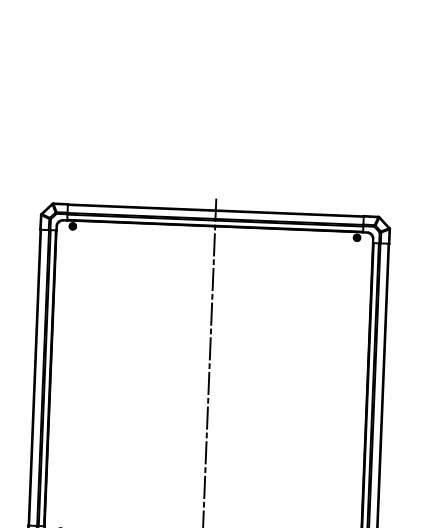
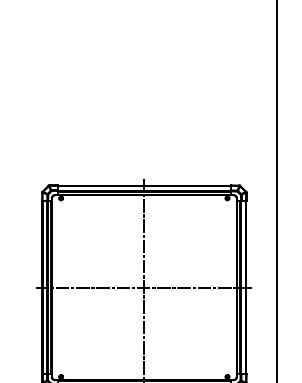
line: (209, 384) -> (144, 287), added

